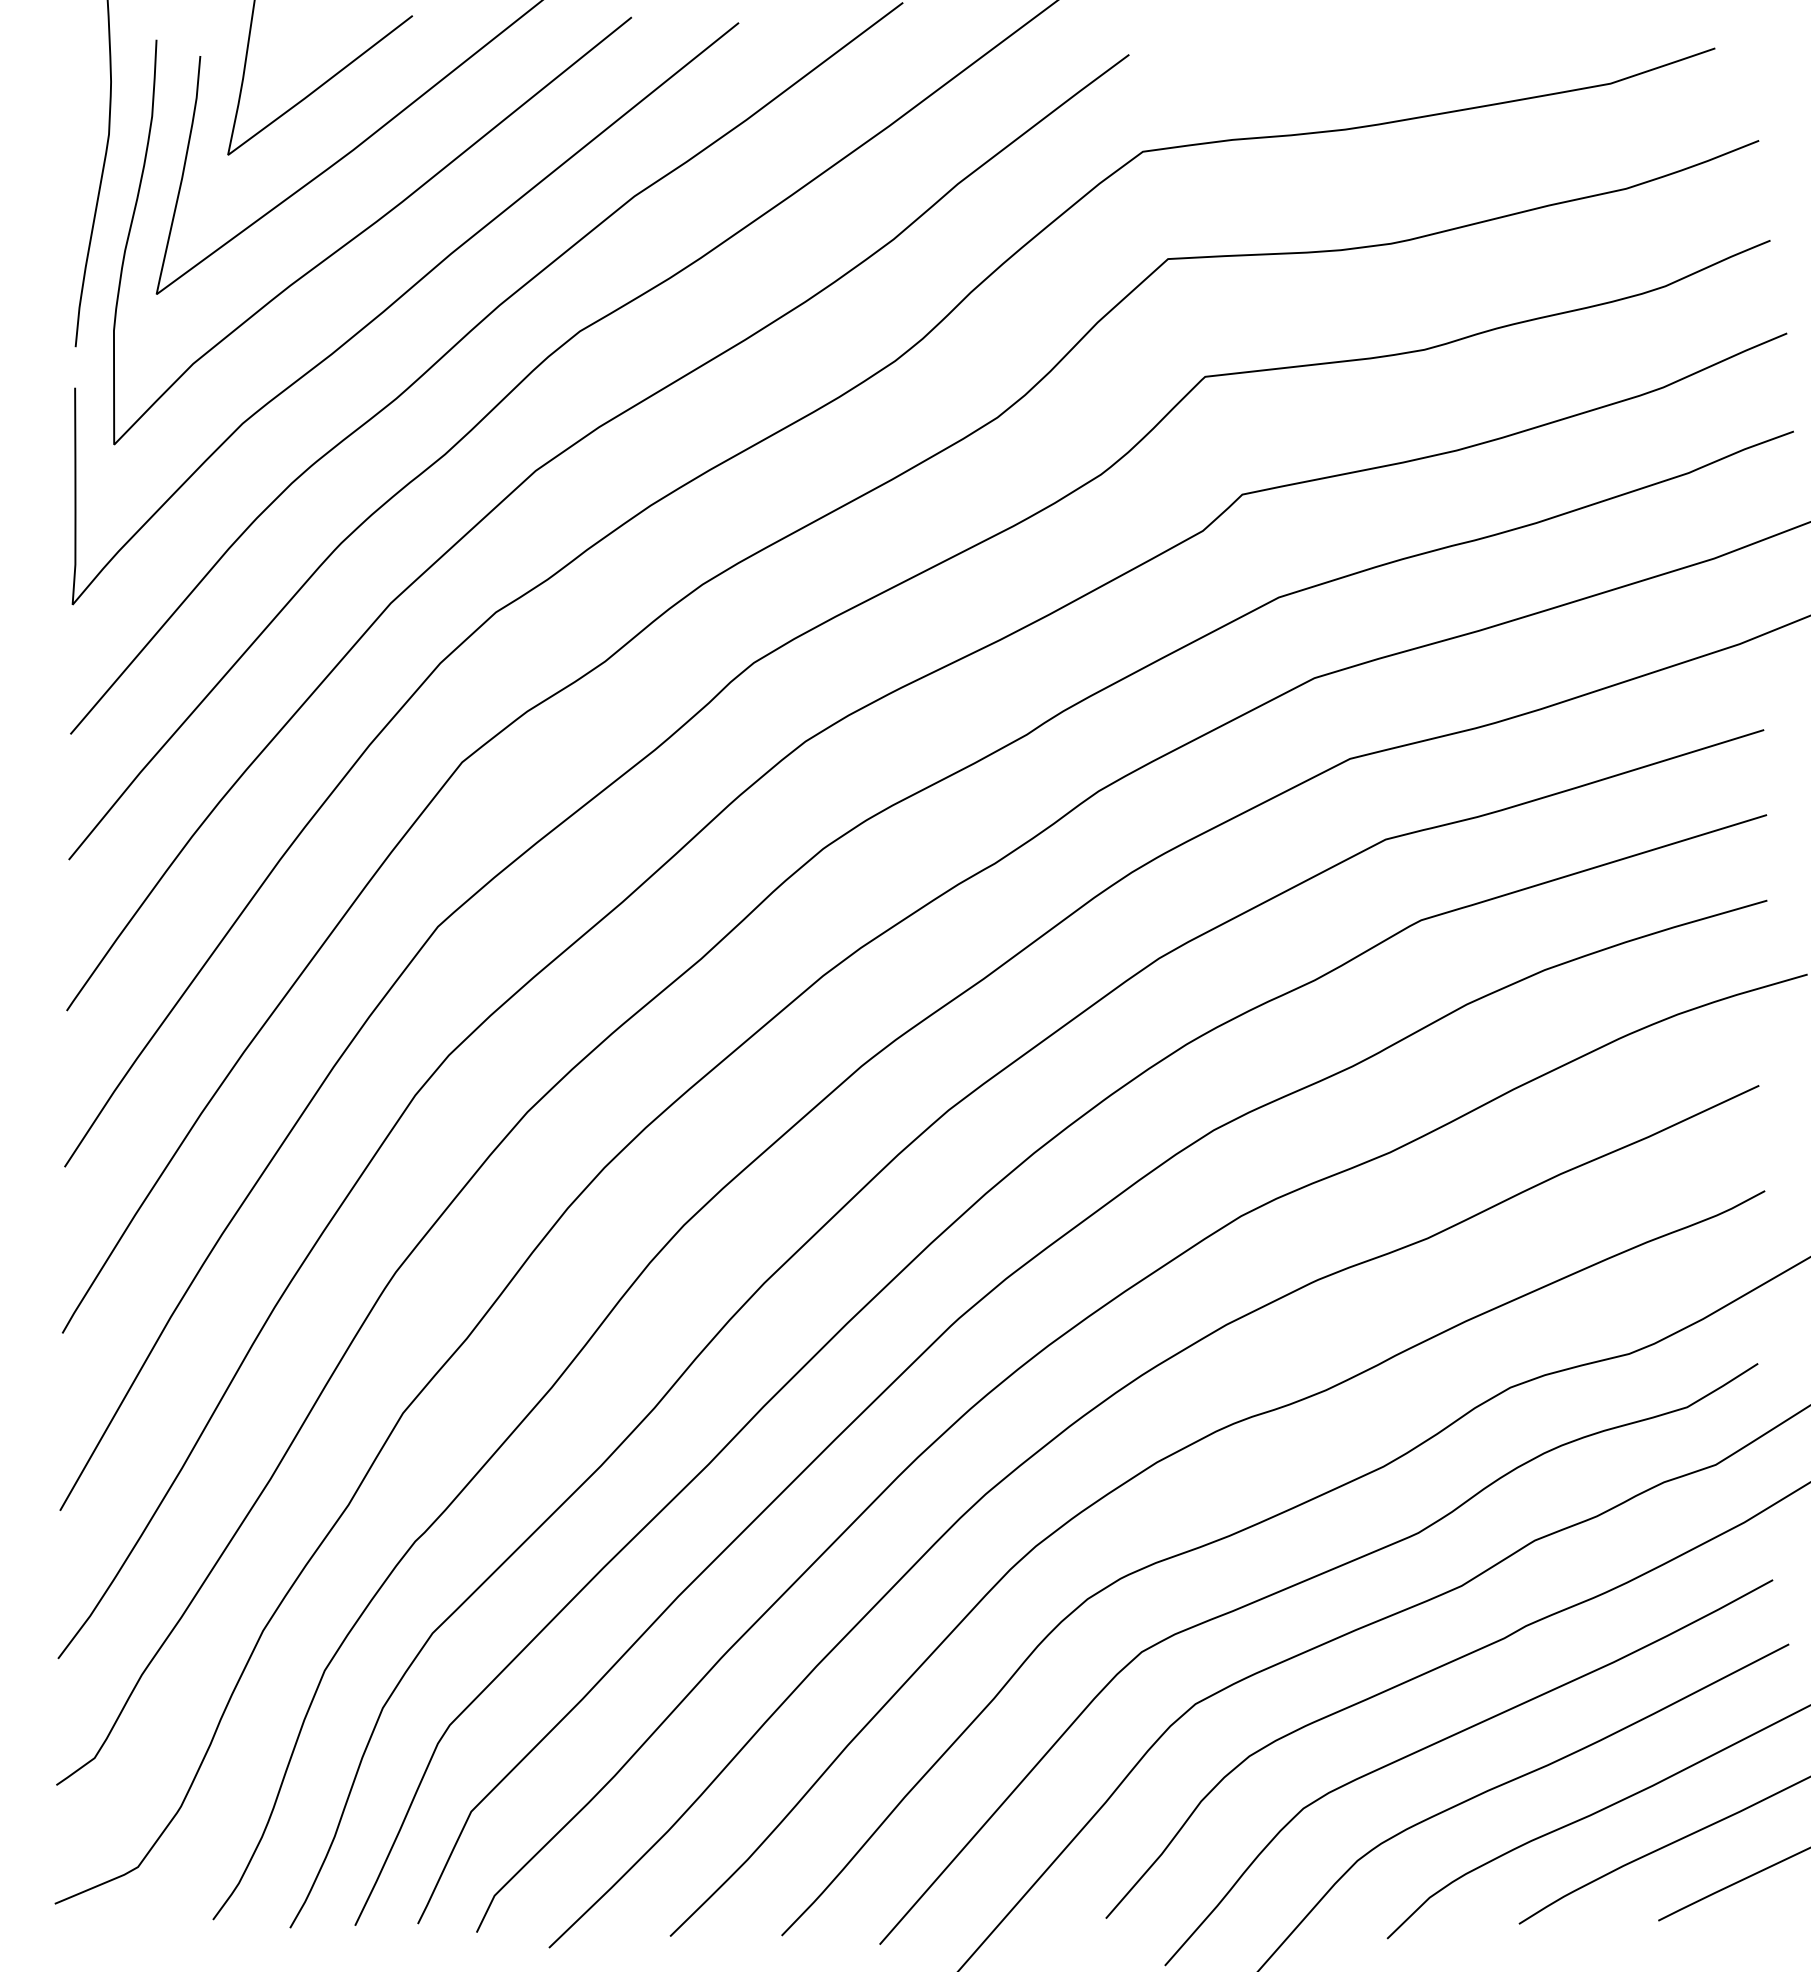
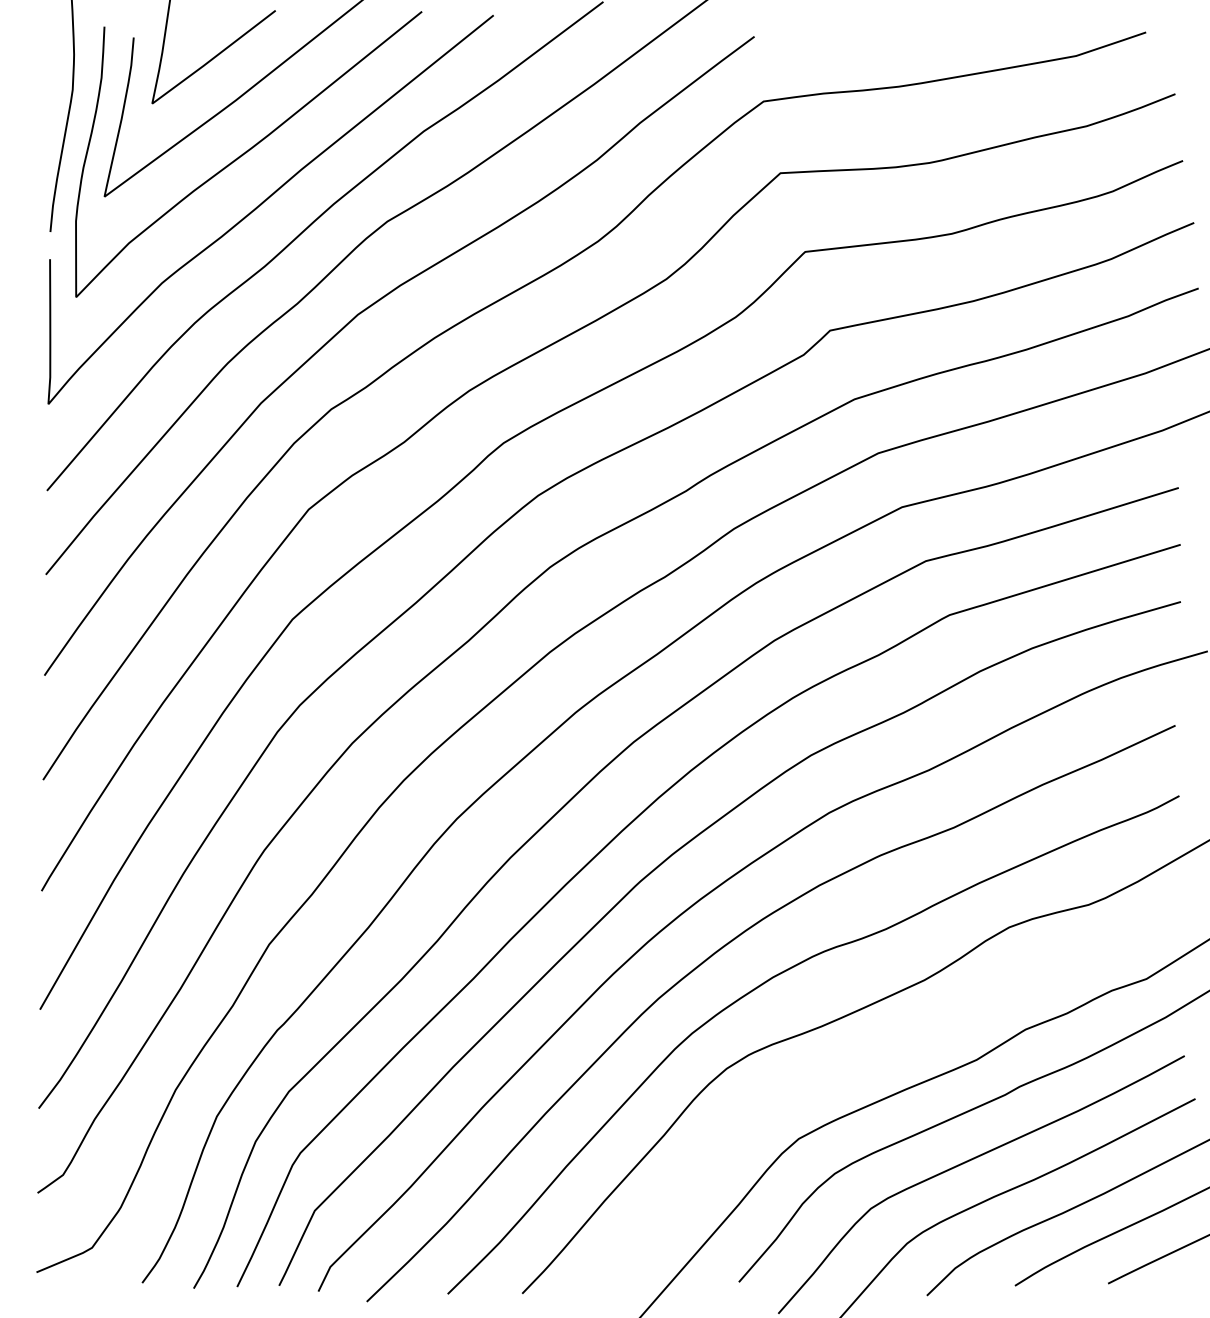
curve: (1292, 1588) -> (863, 1061), removed

